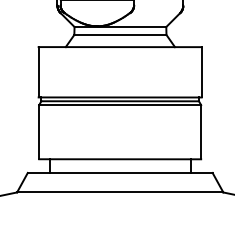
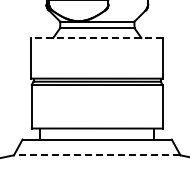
line: (120, 47) -> (97, 38), solid -> dashed
line: (119, 192) -> (96, 155), solid -> dashed

